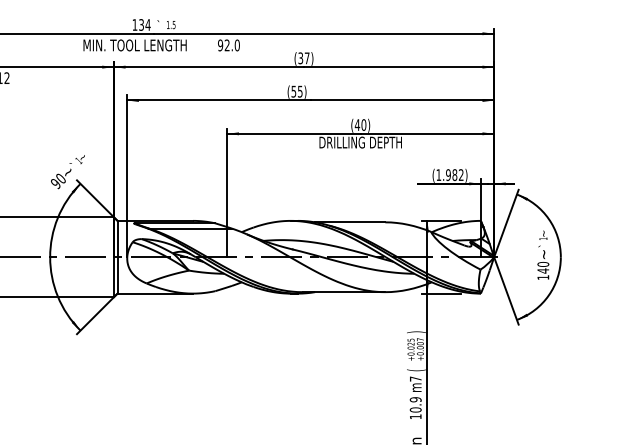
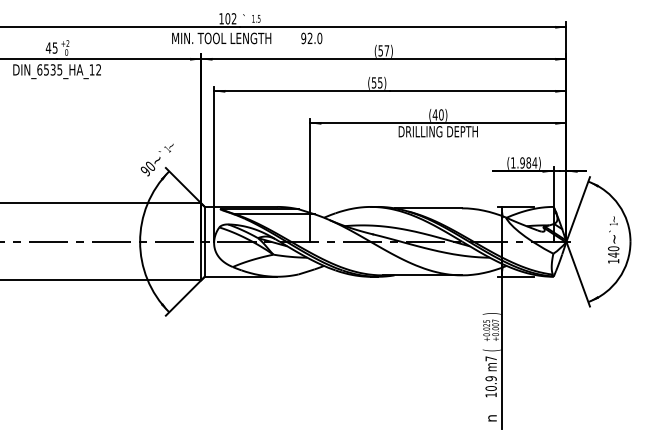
text: (144, 24) -> (230, 18), 134 -> 102
text: (300, 57) -> (380, 50), (37) -> (57)
text: (460, 174) -> (534, 162), (1.982) -> (1.984)

